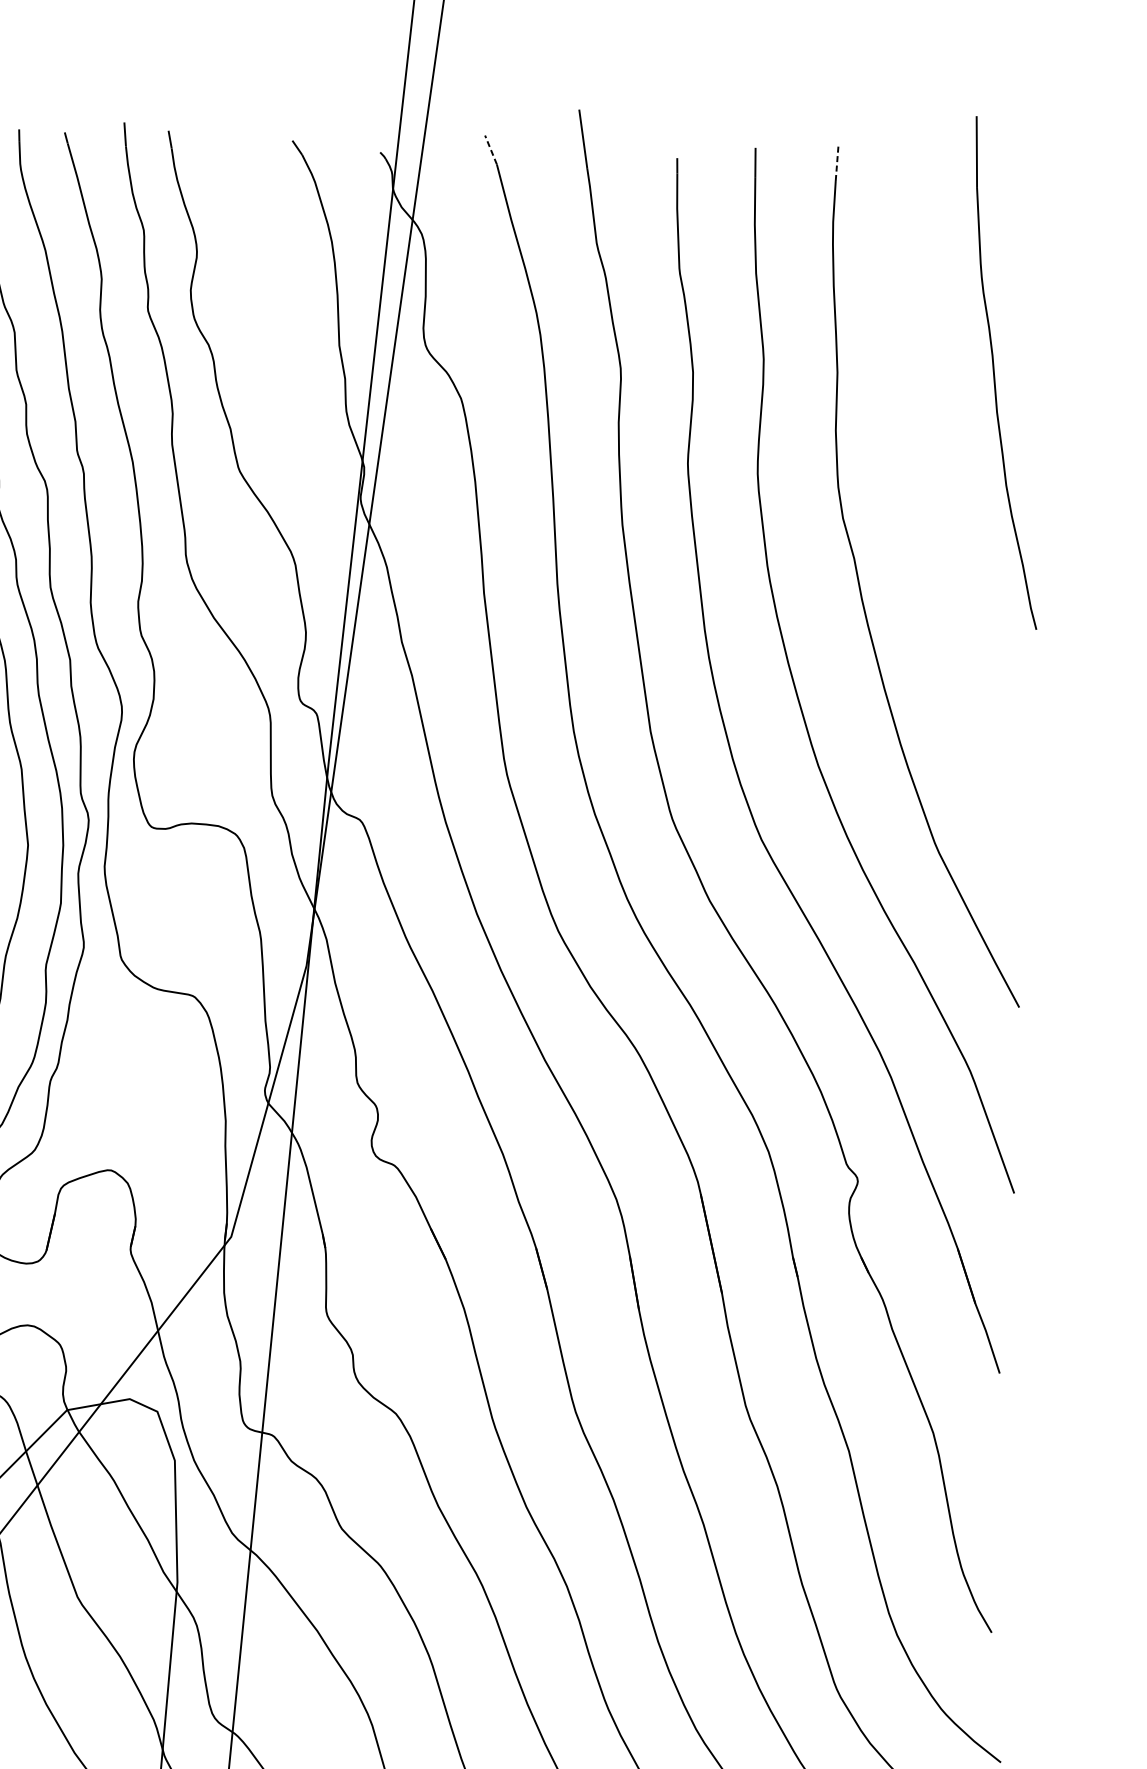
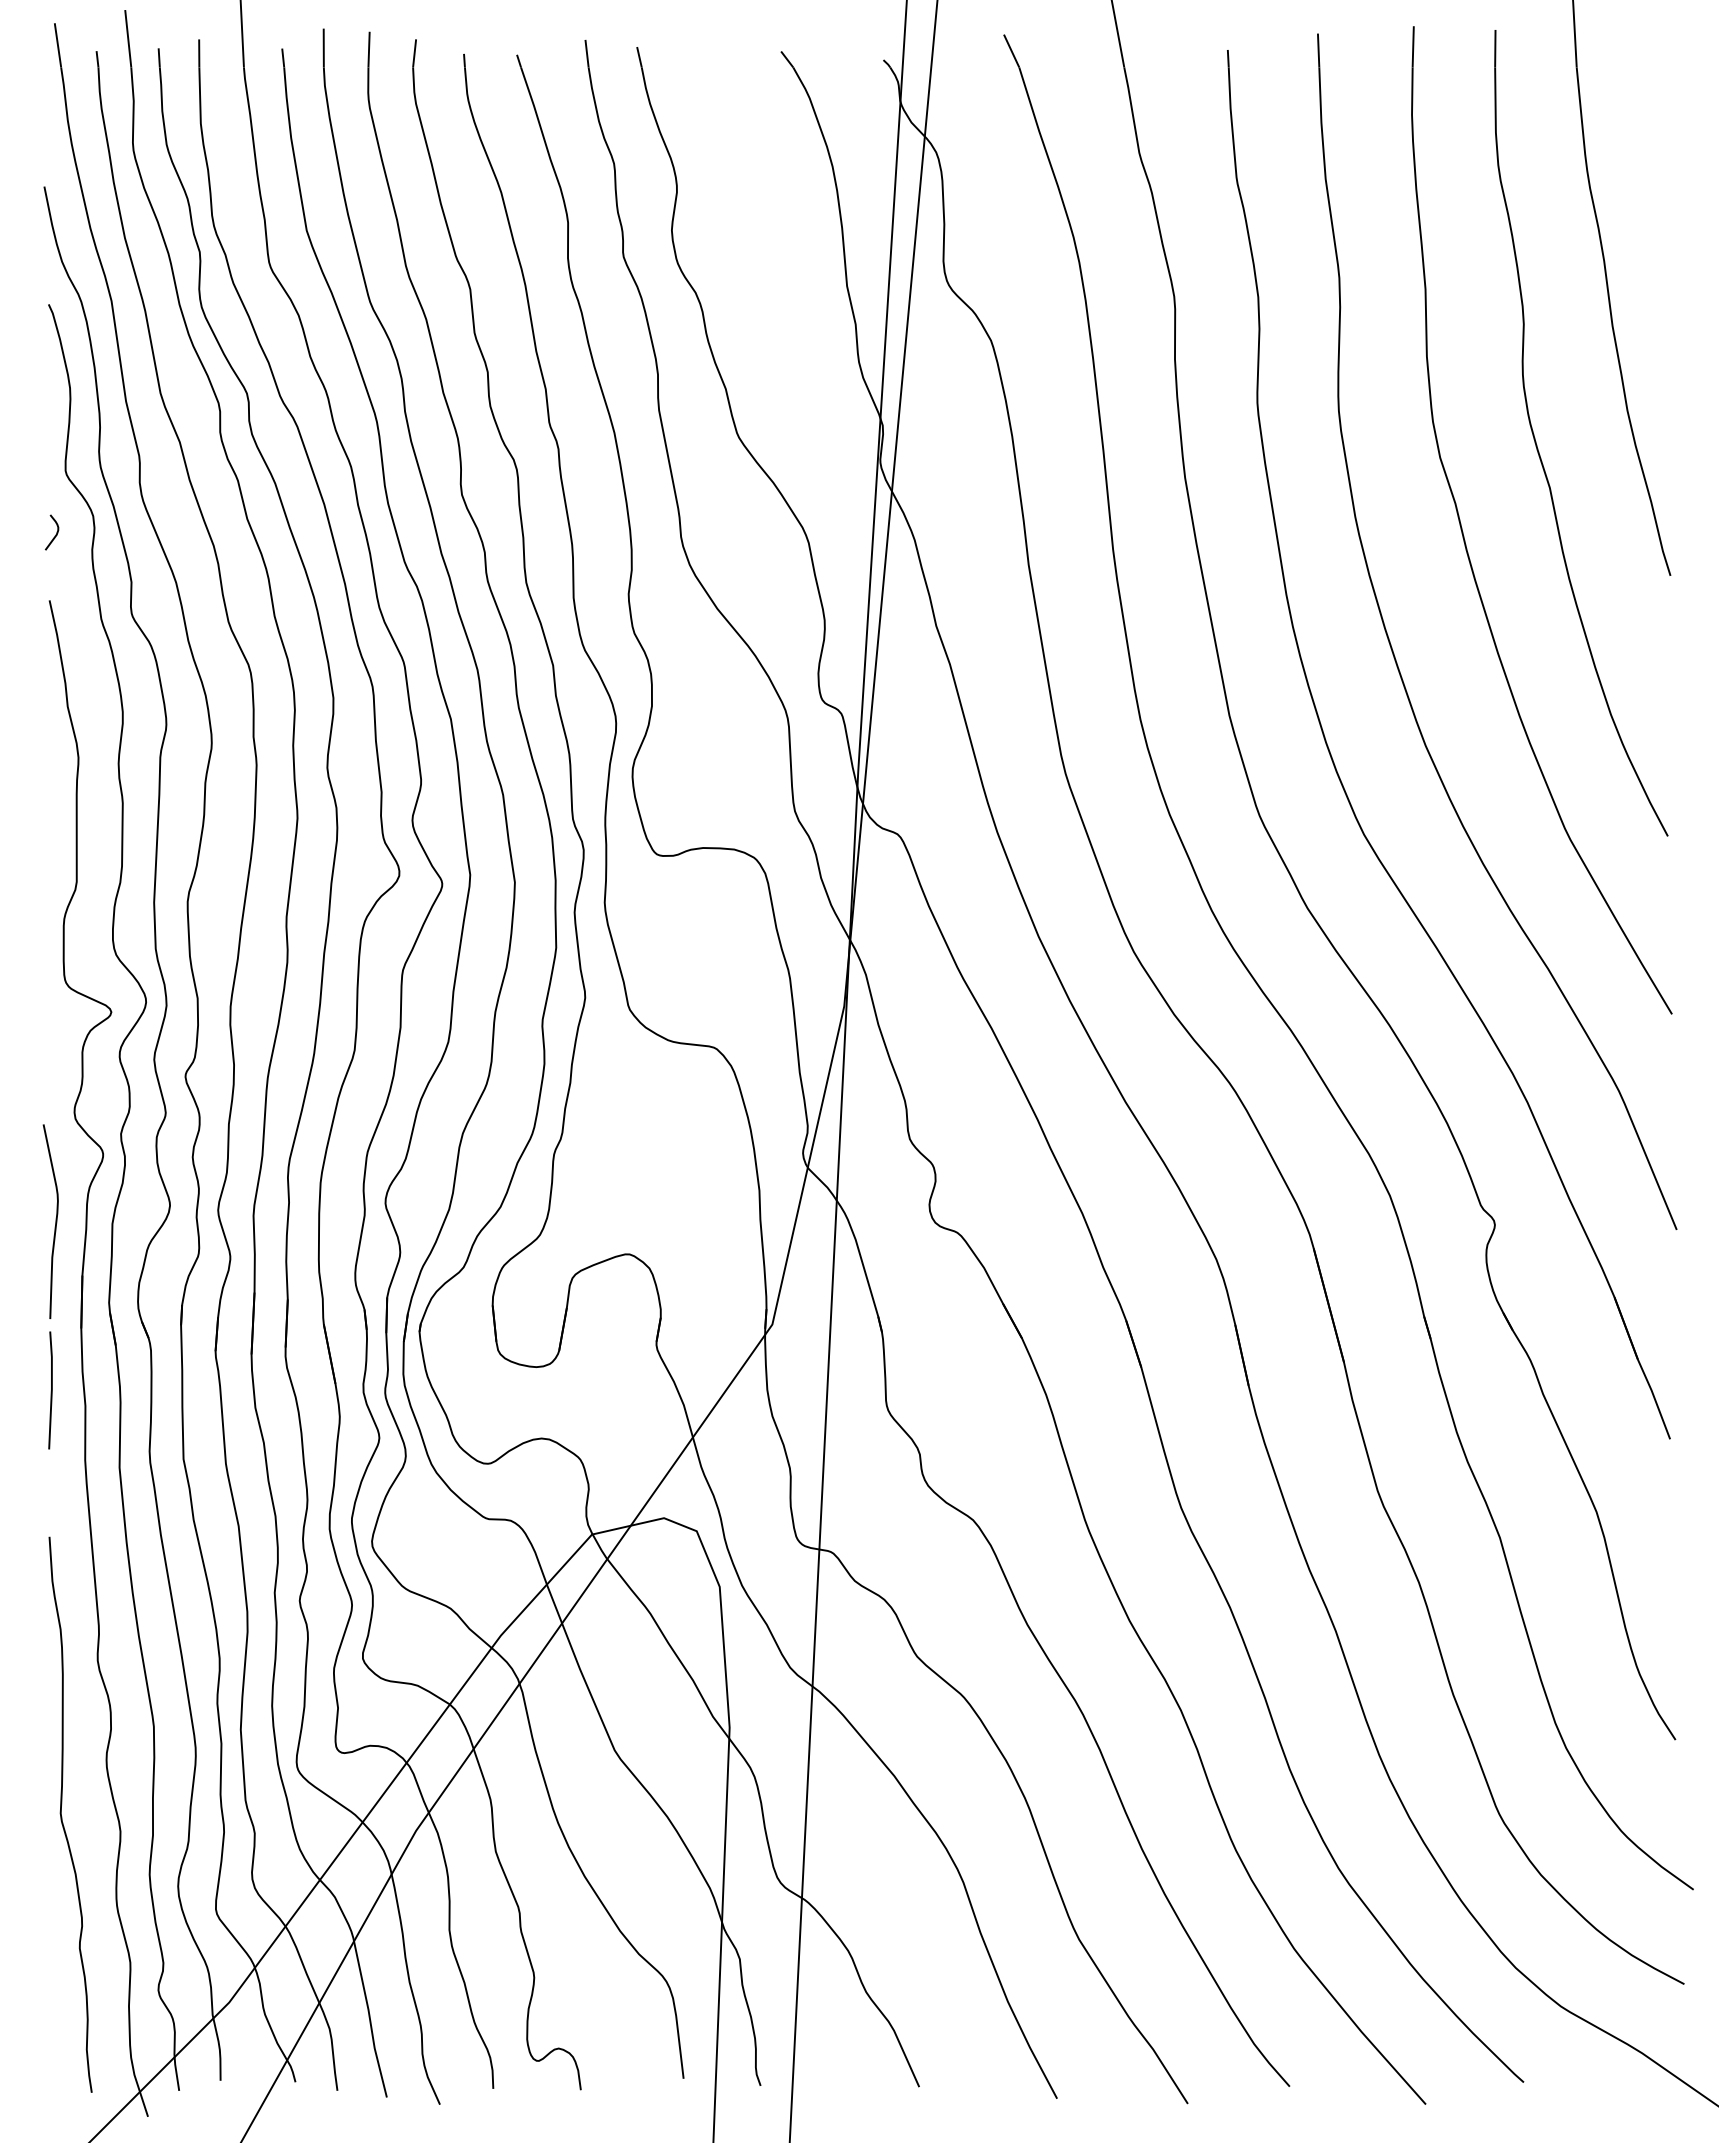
line: (490, 149) -> (1011, 50), dashed -> solid
line: (837, 163) -> (1413, 46), dashed -> solid
part: (928, 514) -> (1538, 448), added

